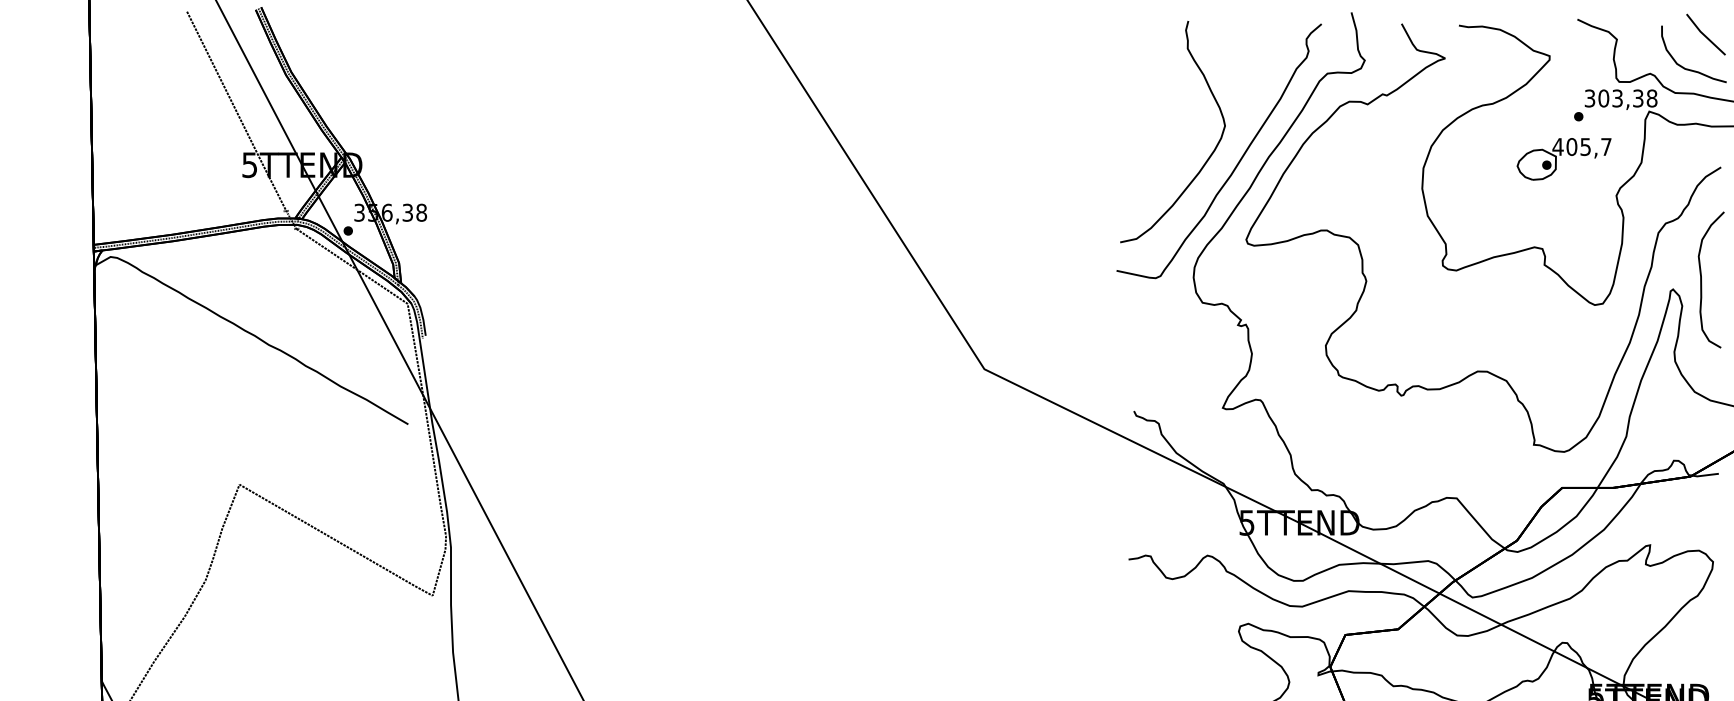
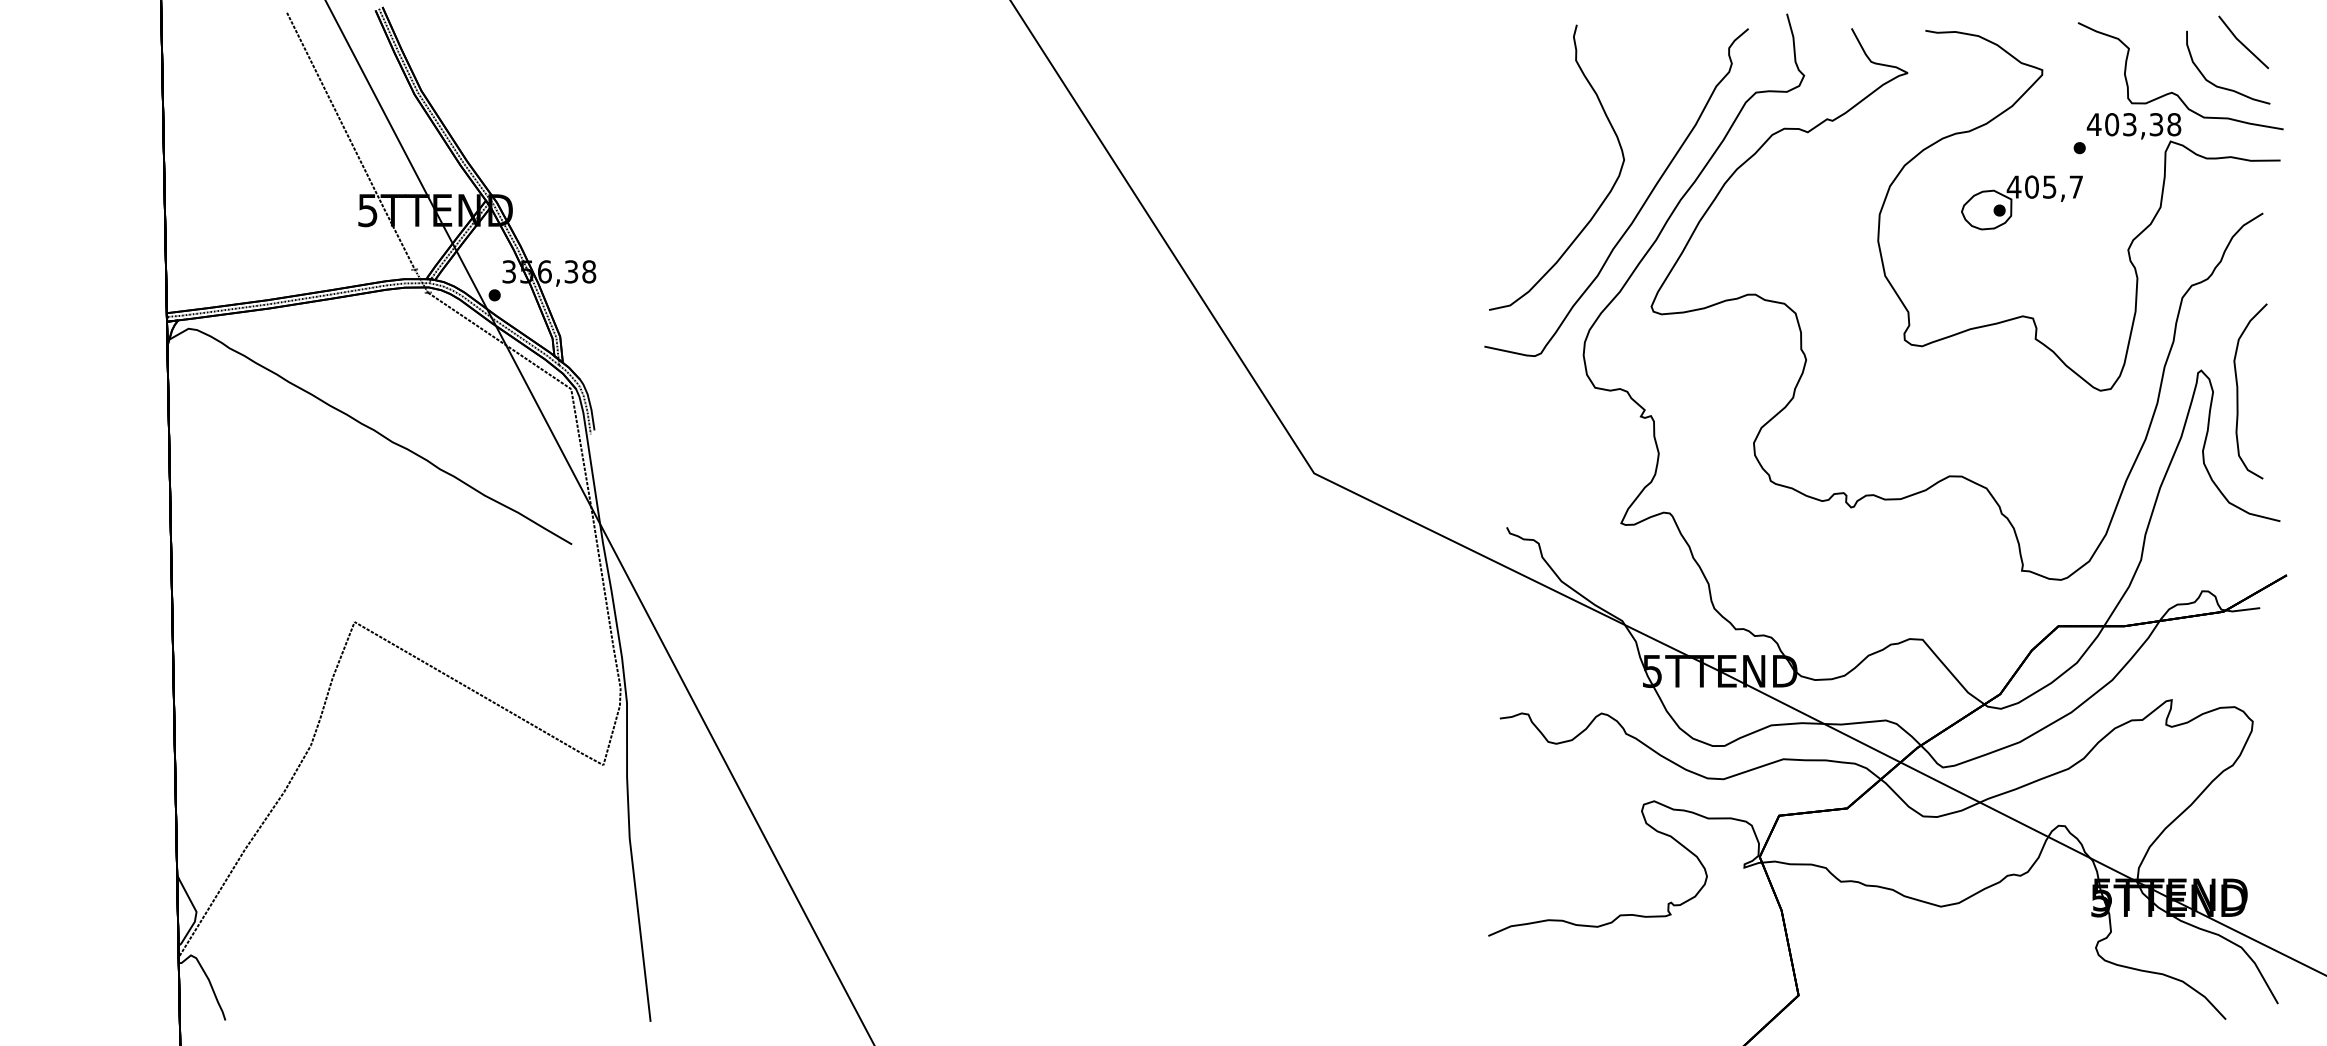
text: (1589, 98) -> (2093, 124), 303,38 -> 403,38
part: (1563, 158) -> (2021, 202), moved
curve: (1701, 280) -> (2238, 391), moved

